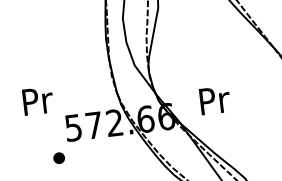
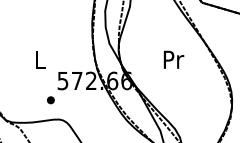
text: (38, 100) -> (41, 59), Pr -> L
text: (214, 100) -> (173, 59), moved

